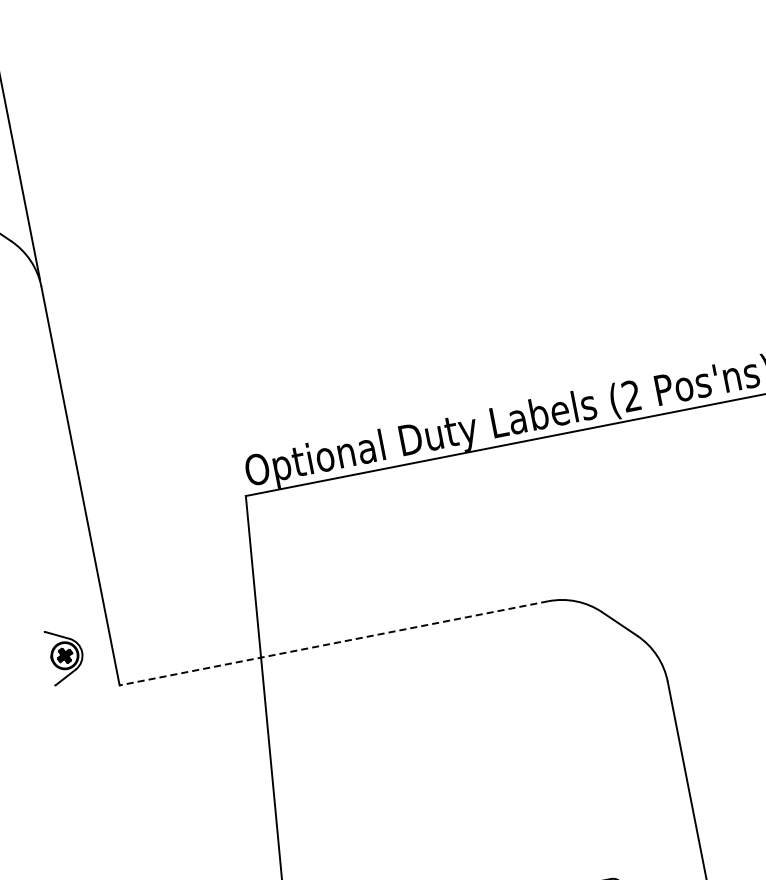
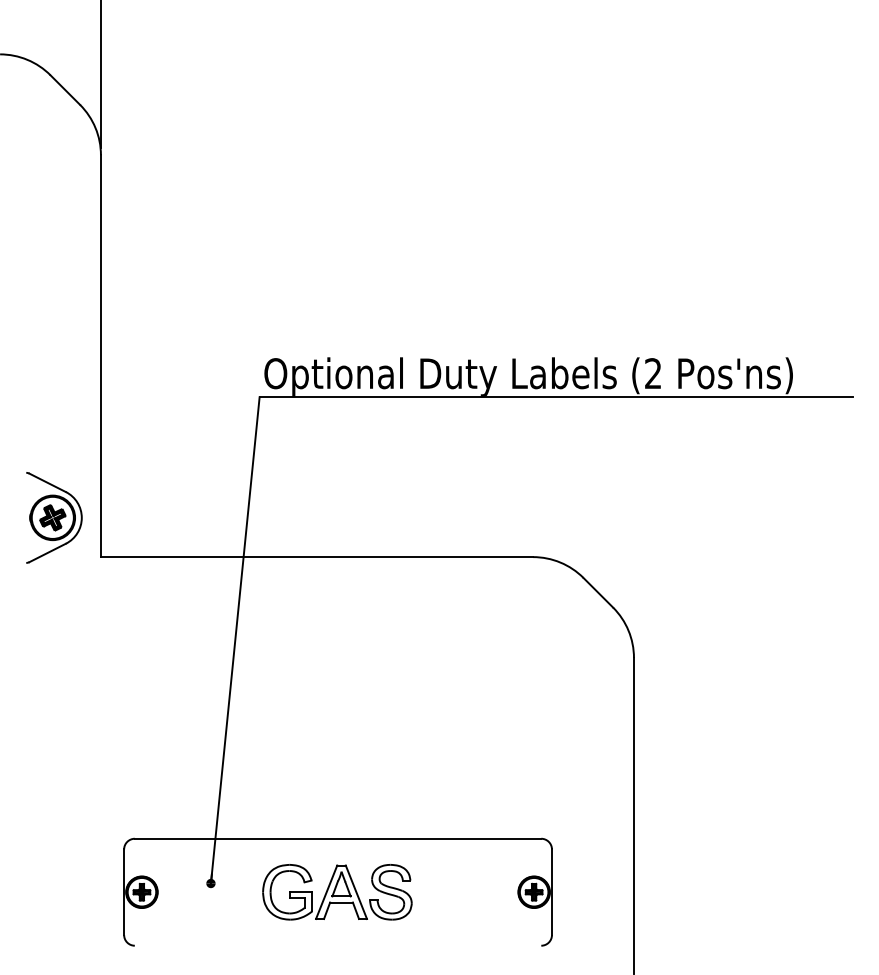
line: (333, 643) -> (316, 557), dashed -> solid
part: (65, 655) -> (54, 517), size x1.67

